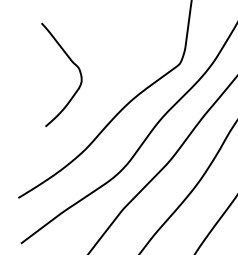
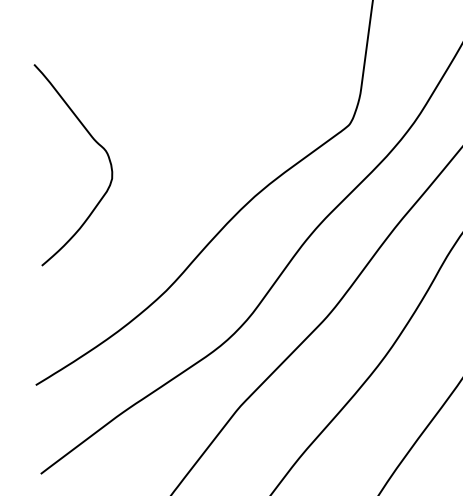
curve: (72, 63) -> (94, 142), moved

